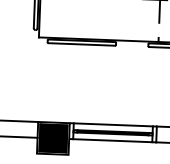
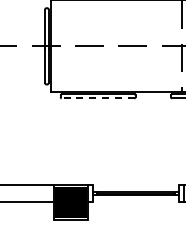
line: (81, 44) -> (97, 98), solid -> dashed
line: (112, 125) -> (135, 185), removed
line: (112, 140) -> (135, 202), removed

